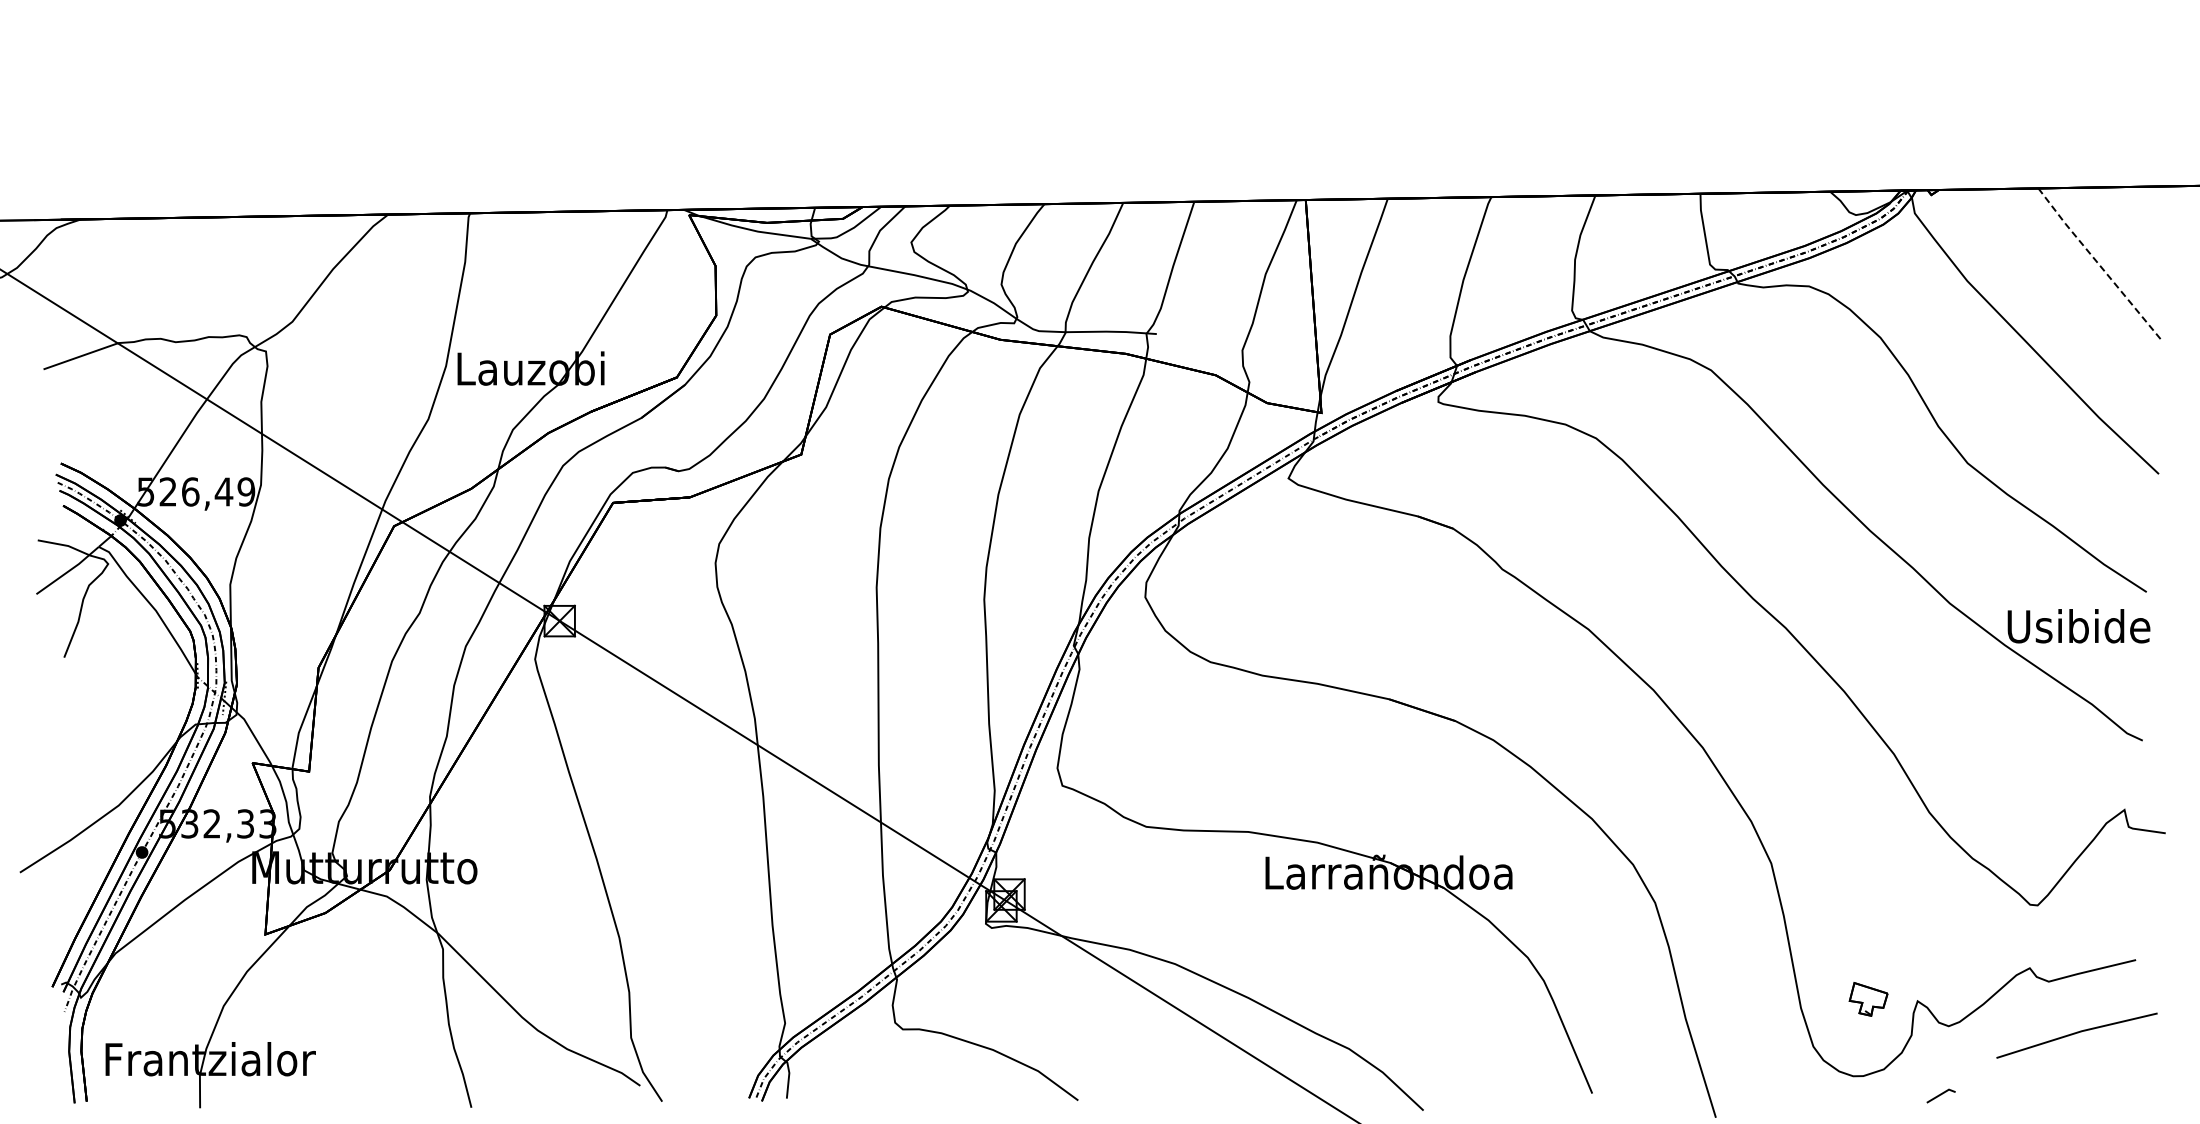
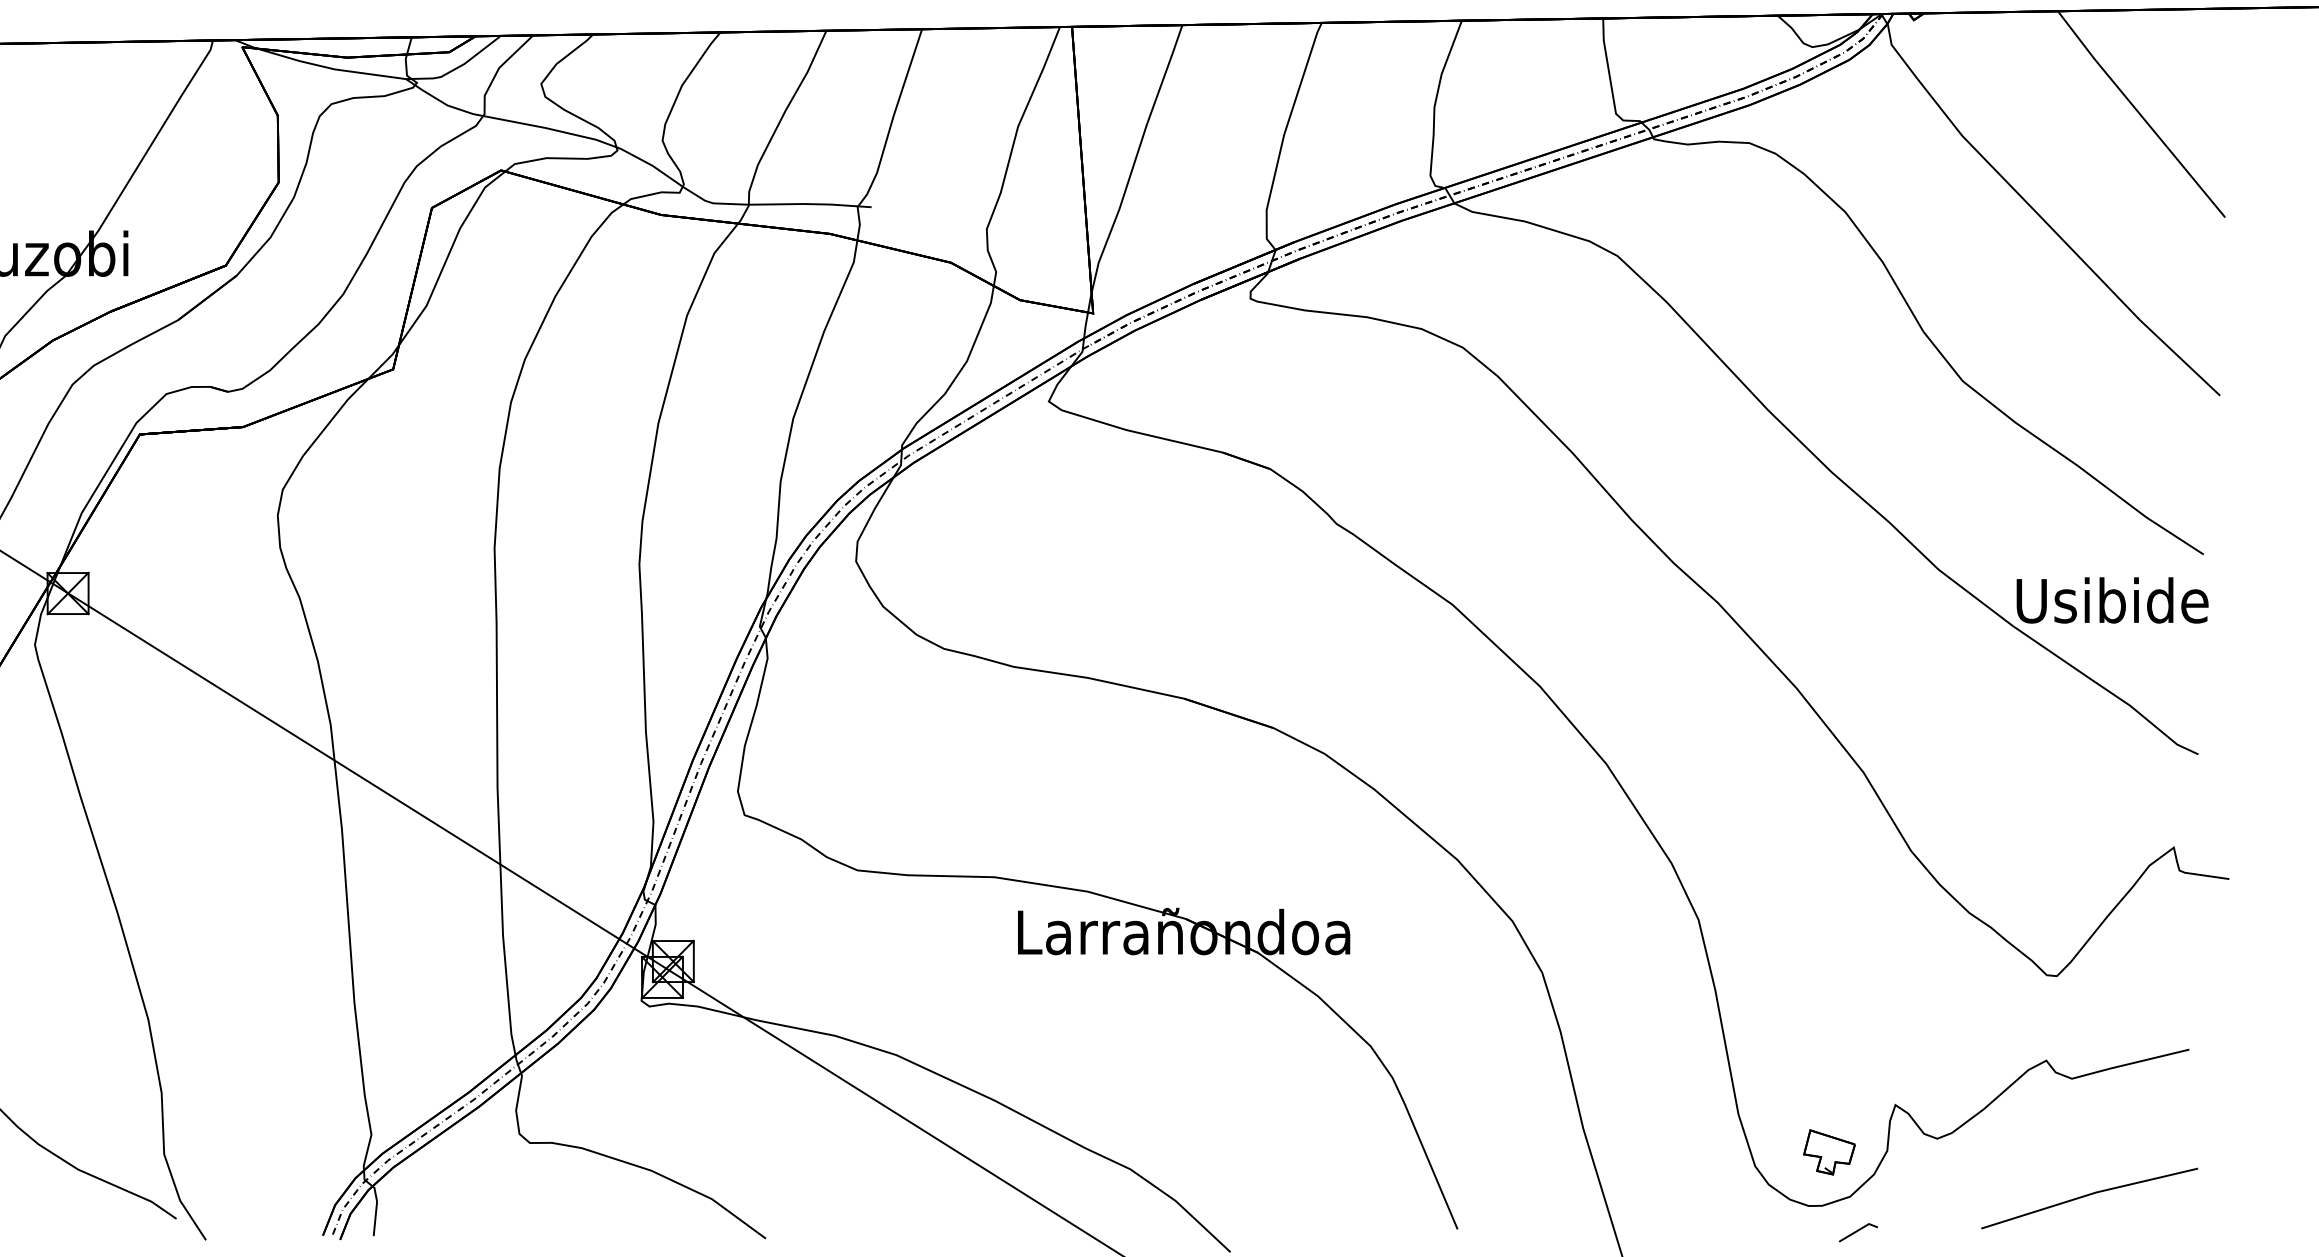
line: (2099, 265) -> (2140, 114), dashed -> solid
part: (1868, 999) -> (1829, 1152), moved
line: (2075, 1034) -> (2087, 1196), moved
line: (1940, 1095) -> (1857, 1231), moved

